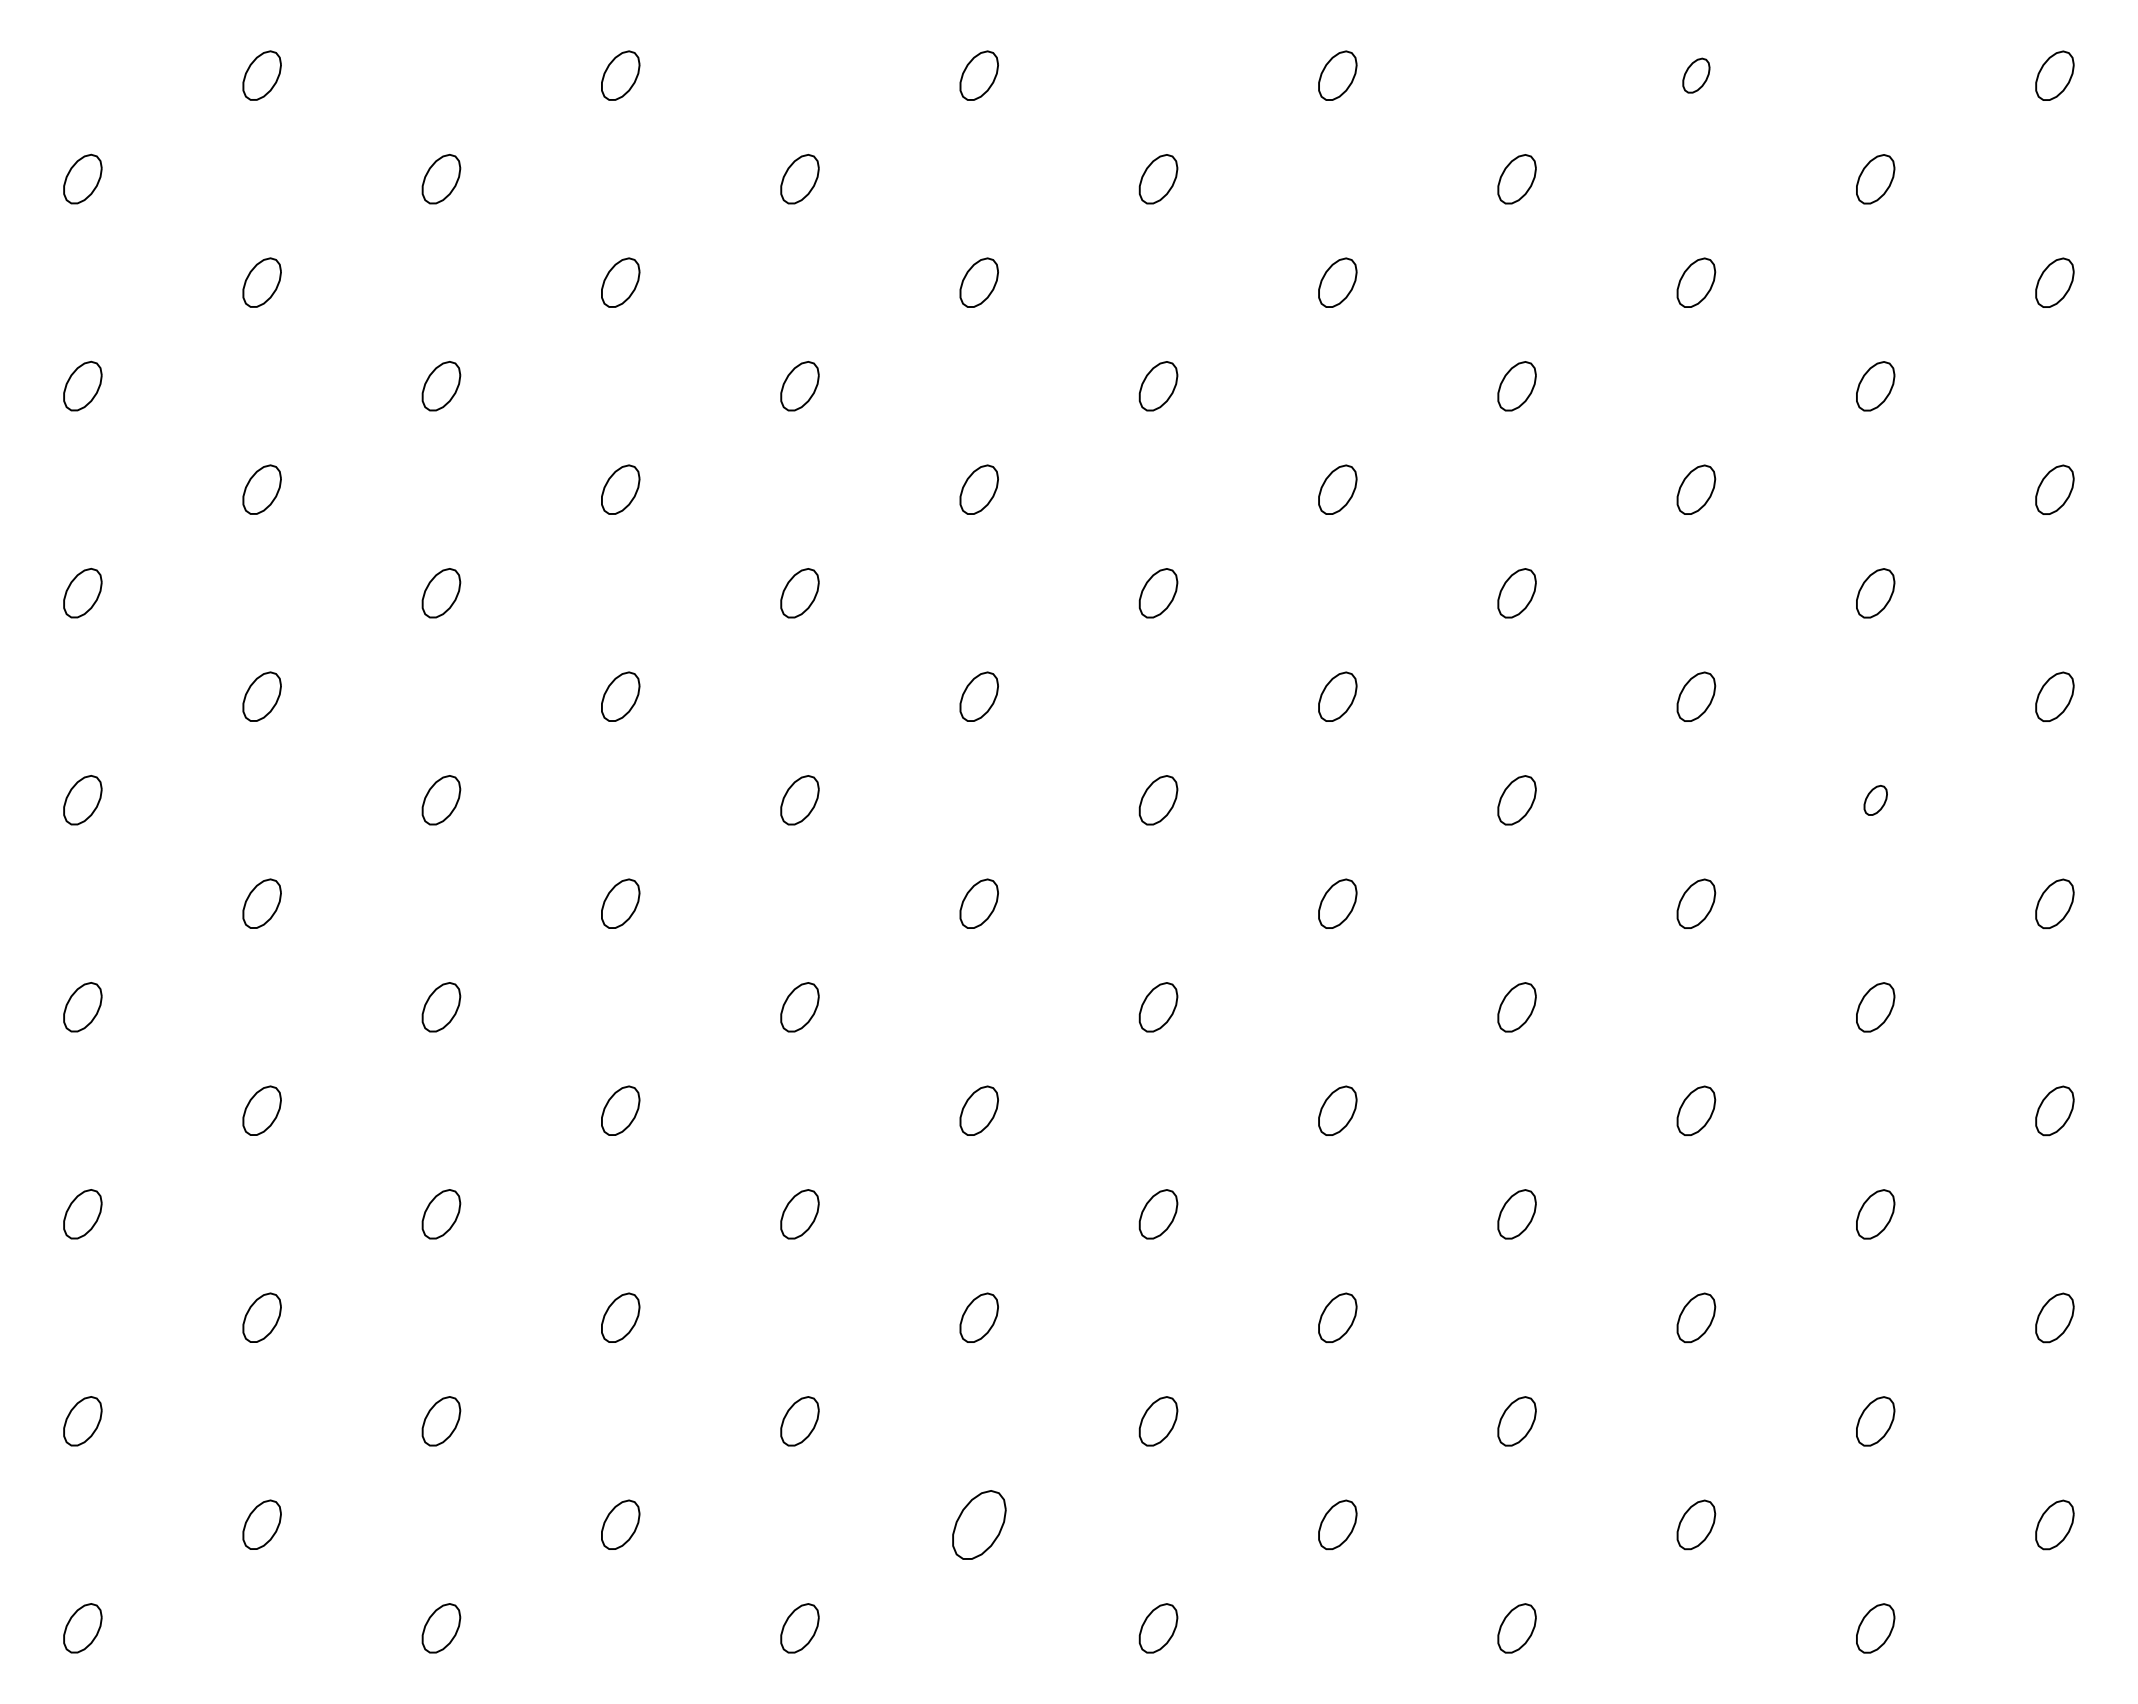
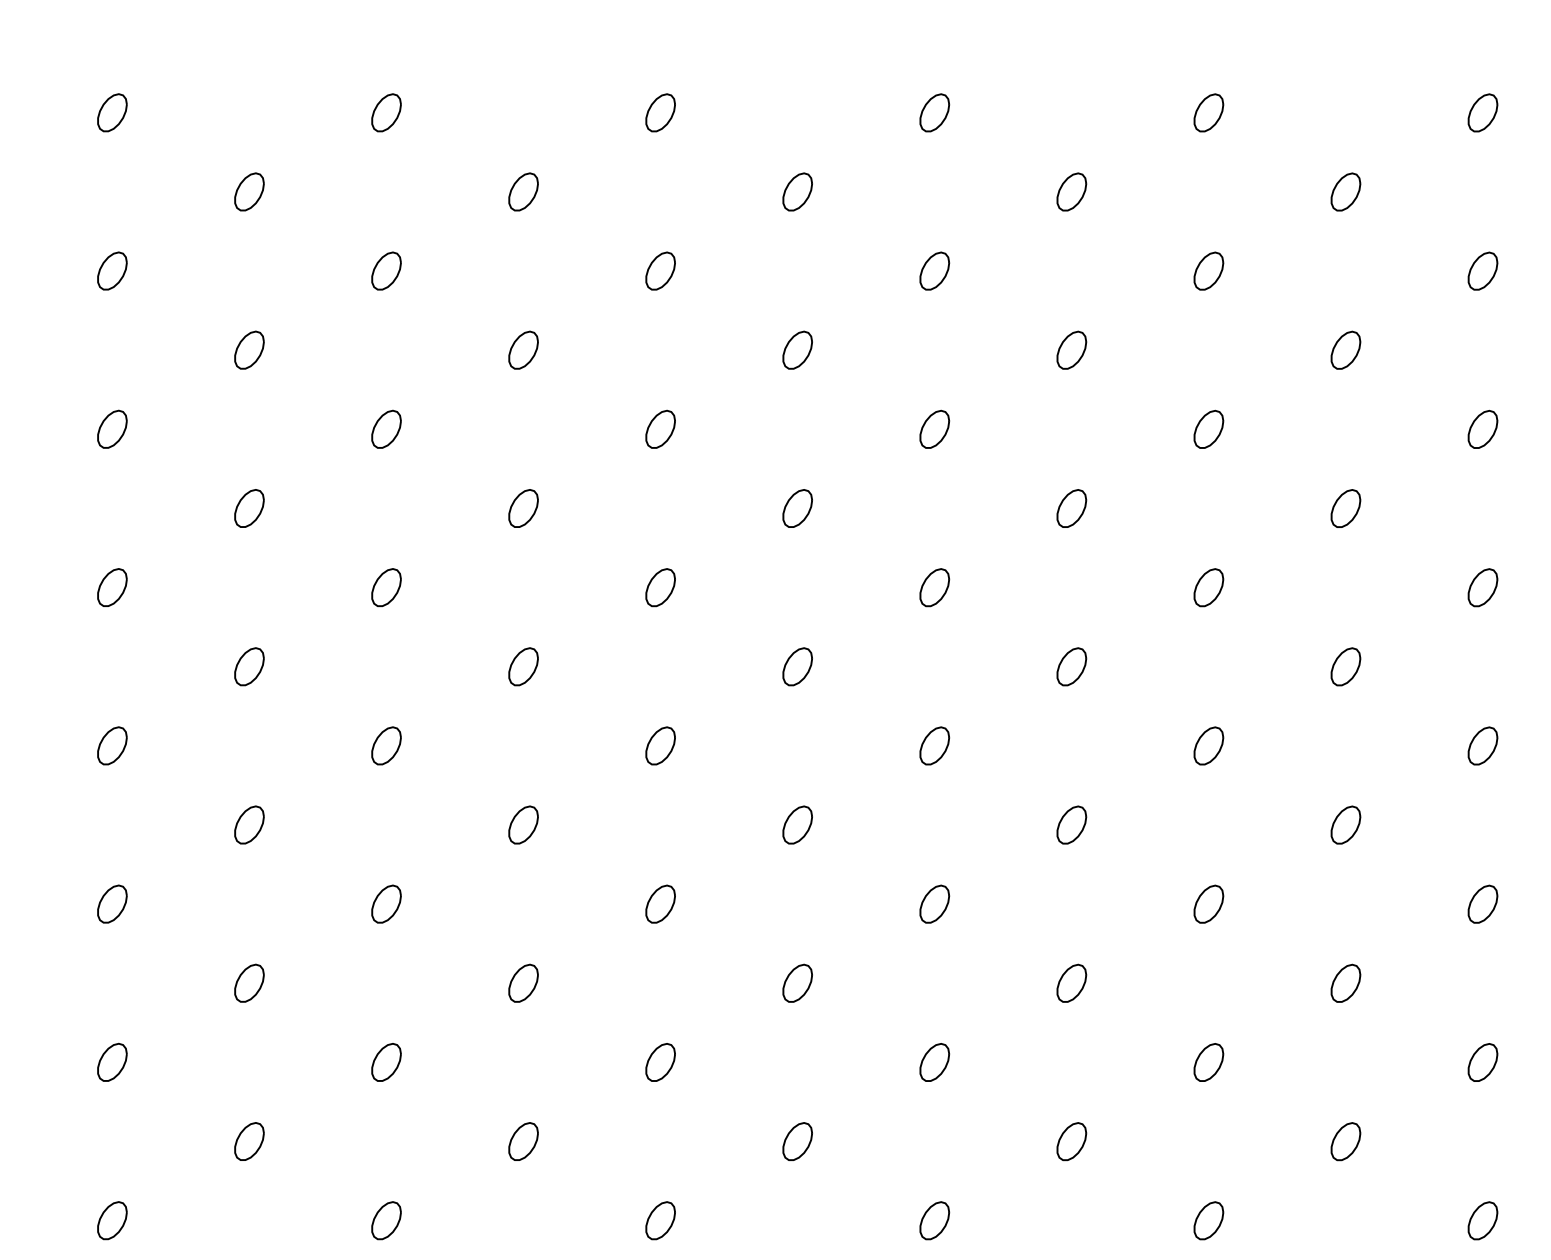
part: (1696, 75) -> (1208, 112), size x1.43
part: (1875, 800) -> (1345, 666), size x1.67
part: (978, 1524) -> (660, 1220), size x0.71

